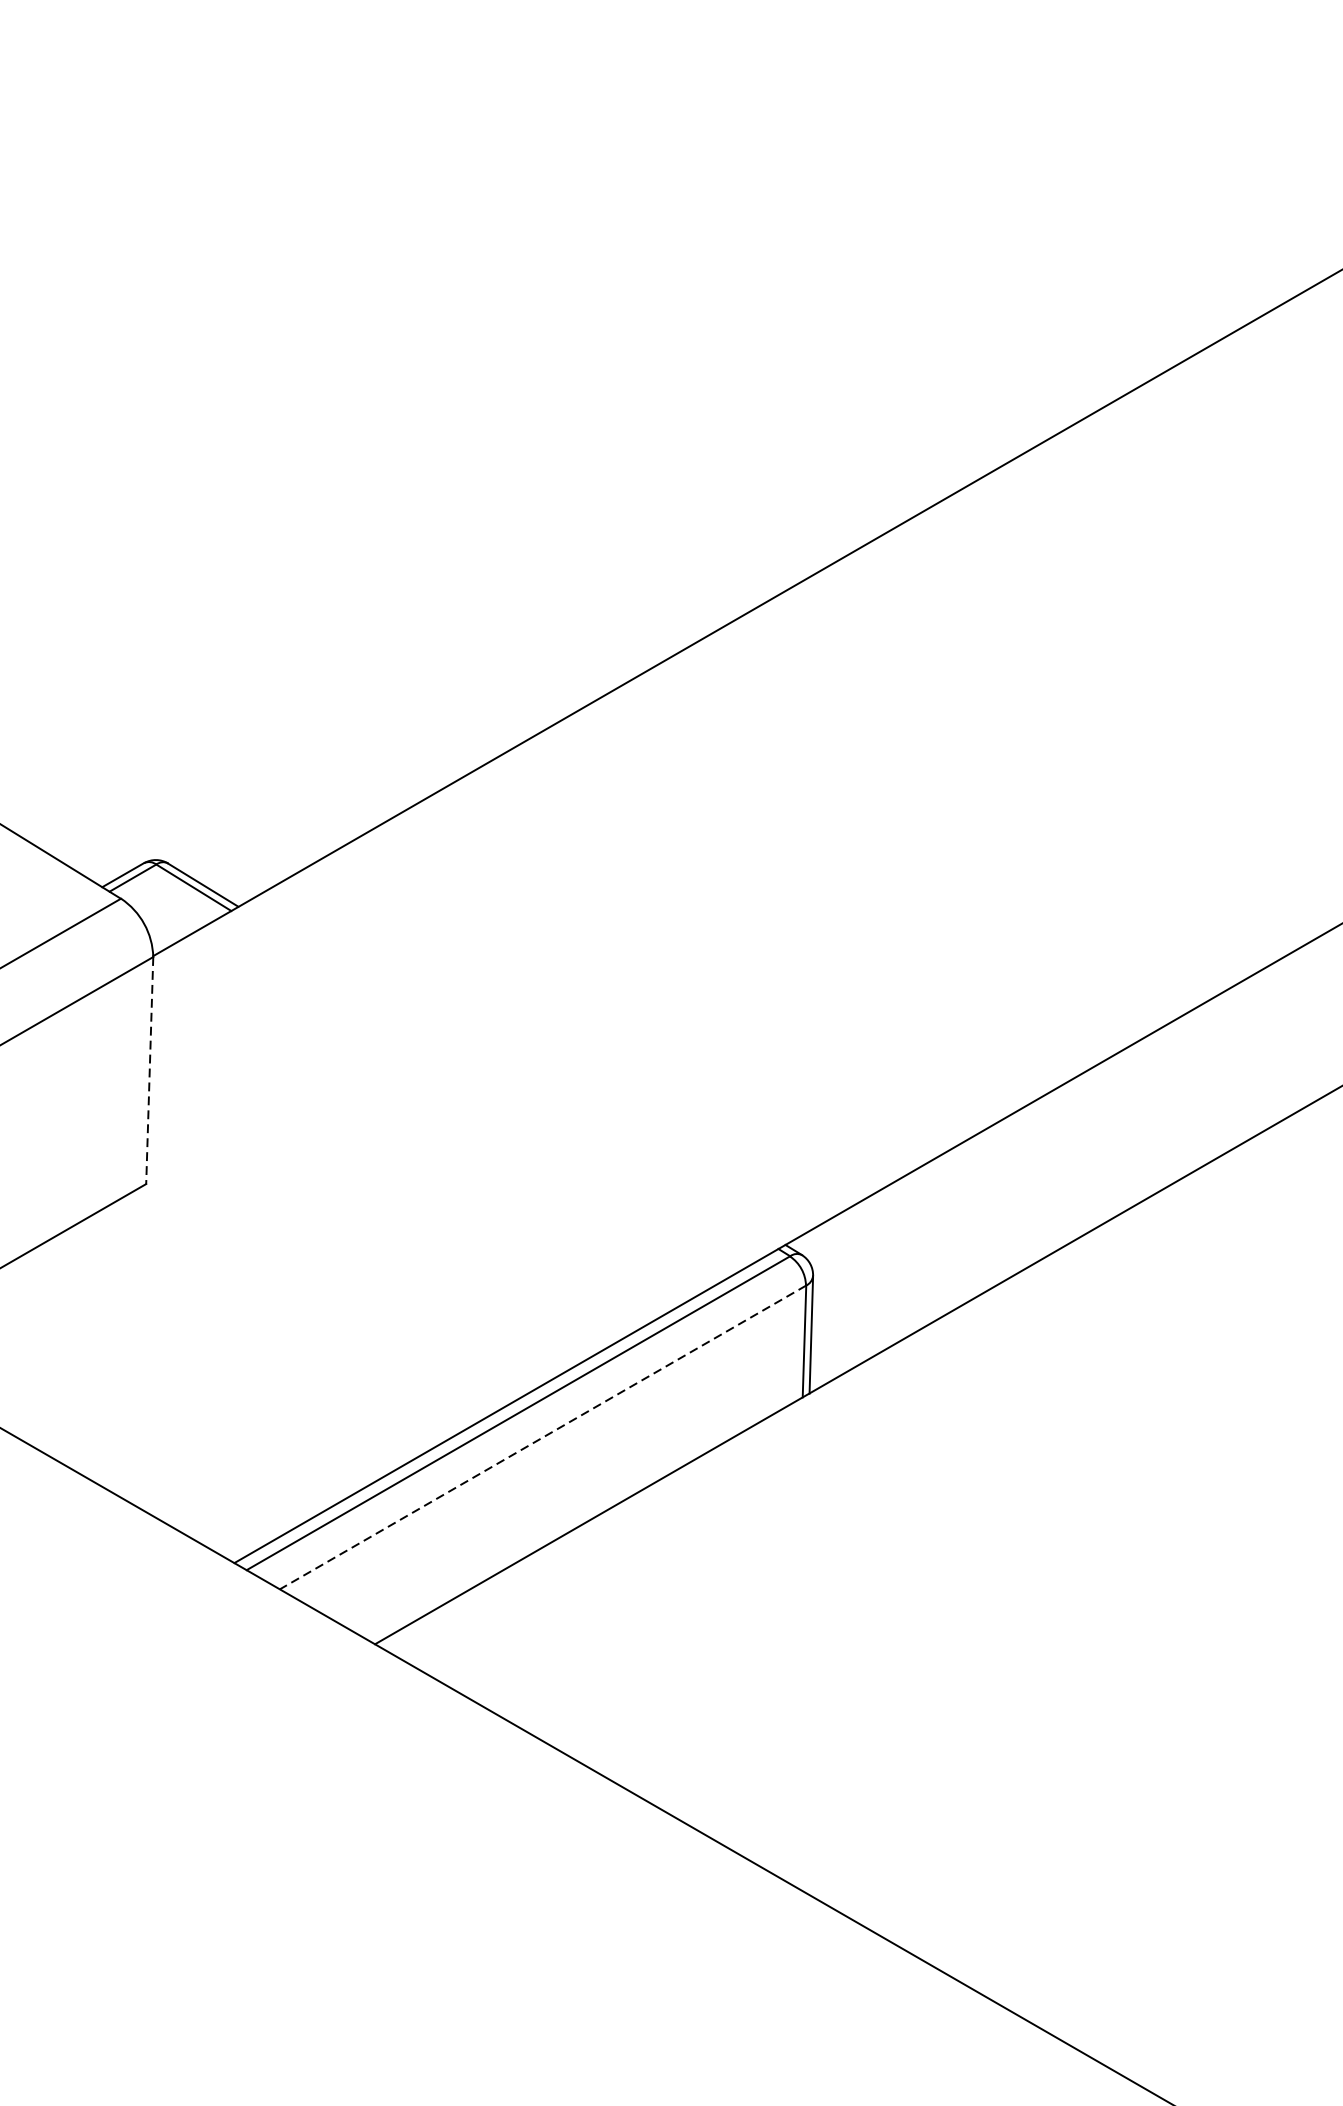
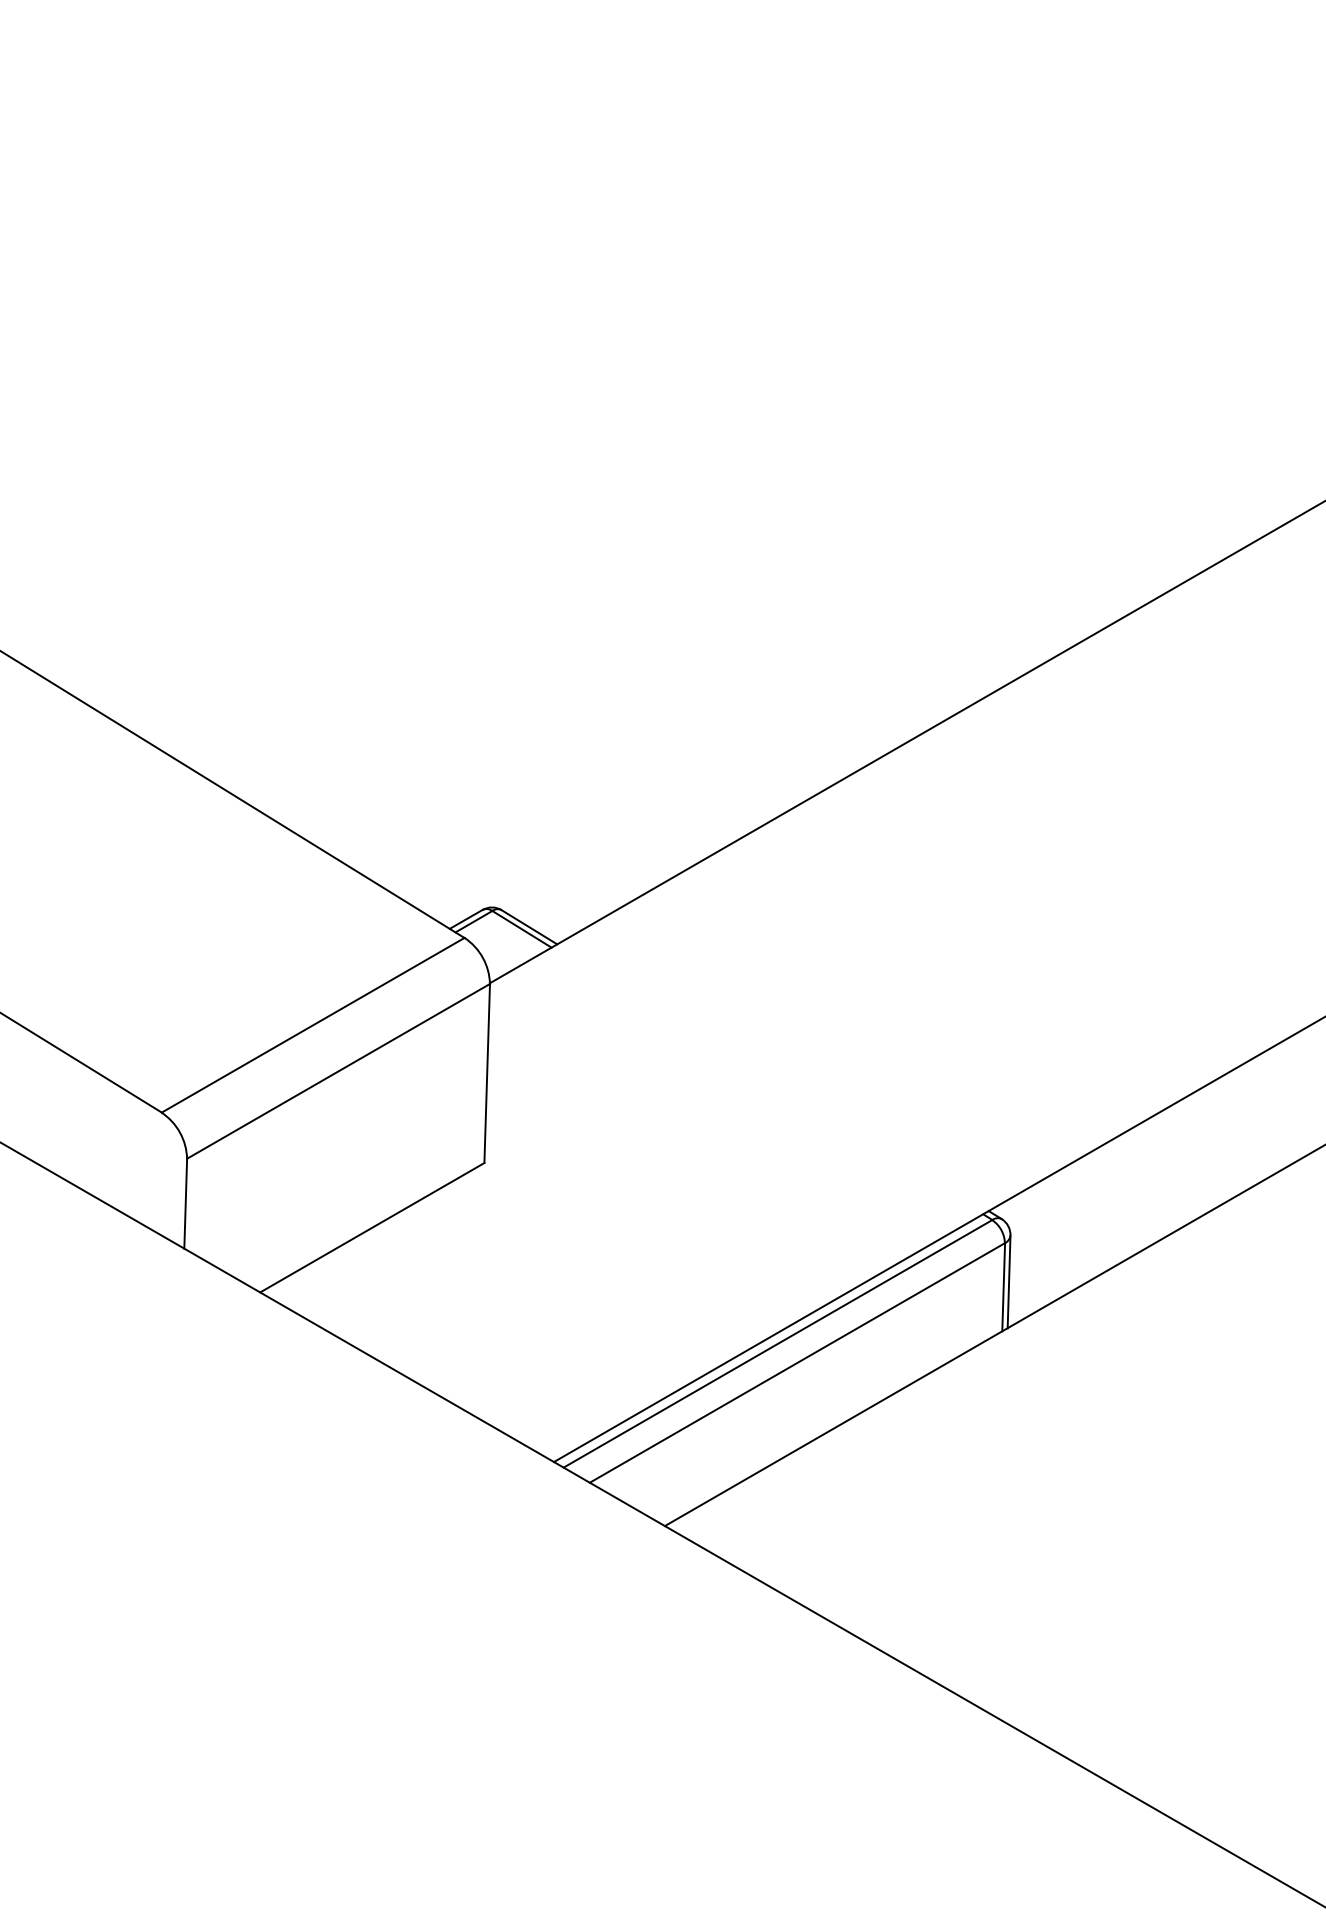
line: (150, 1070) -> (487, 1073), dashed -> solid
line: (543, 1436) -> (797, 1362), dashed -> solid

